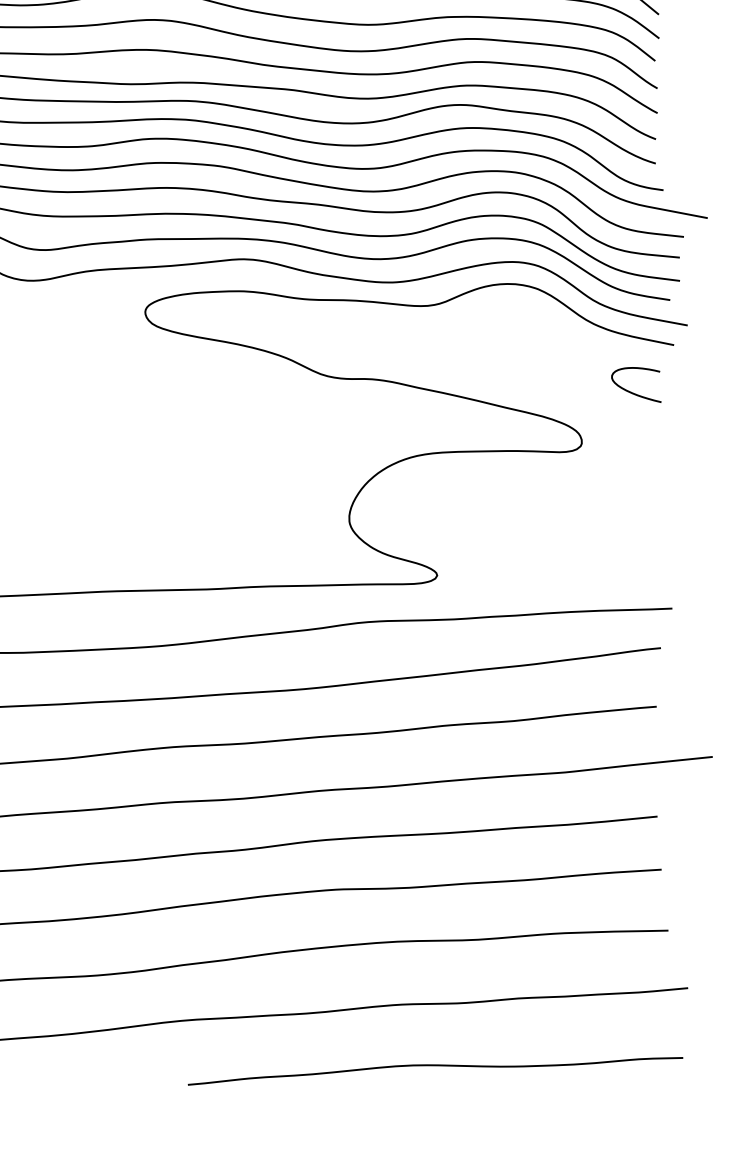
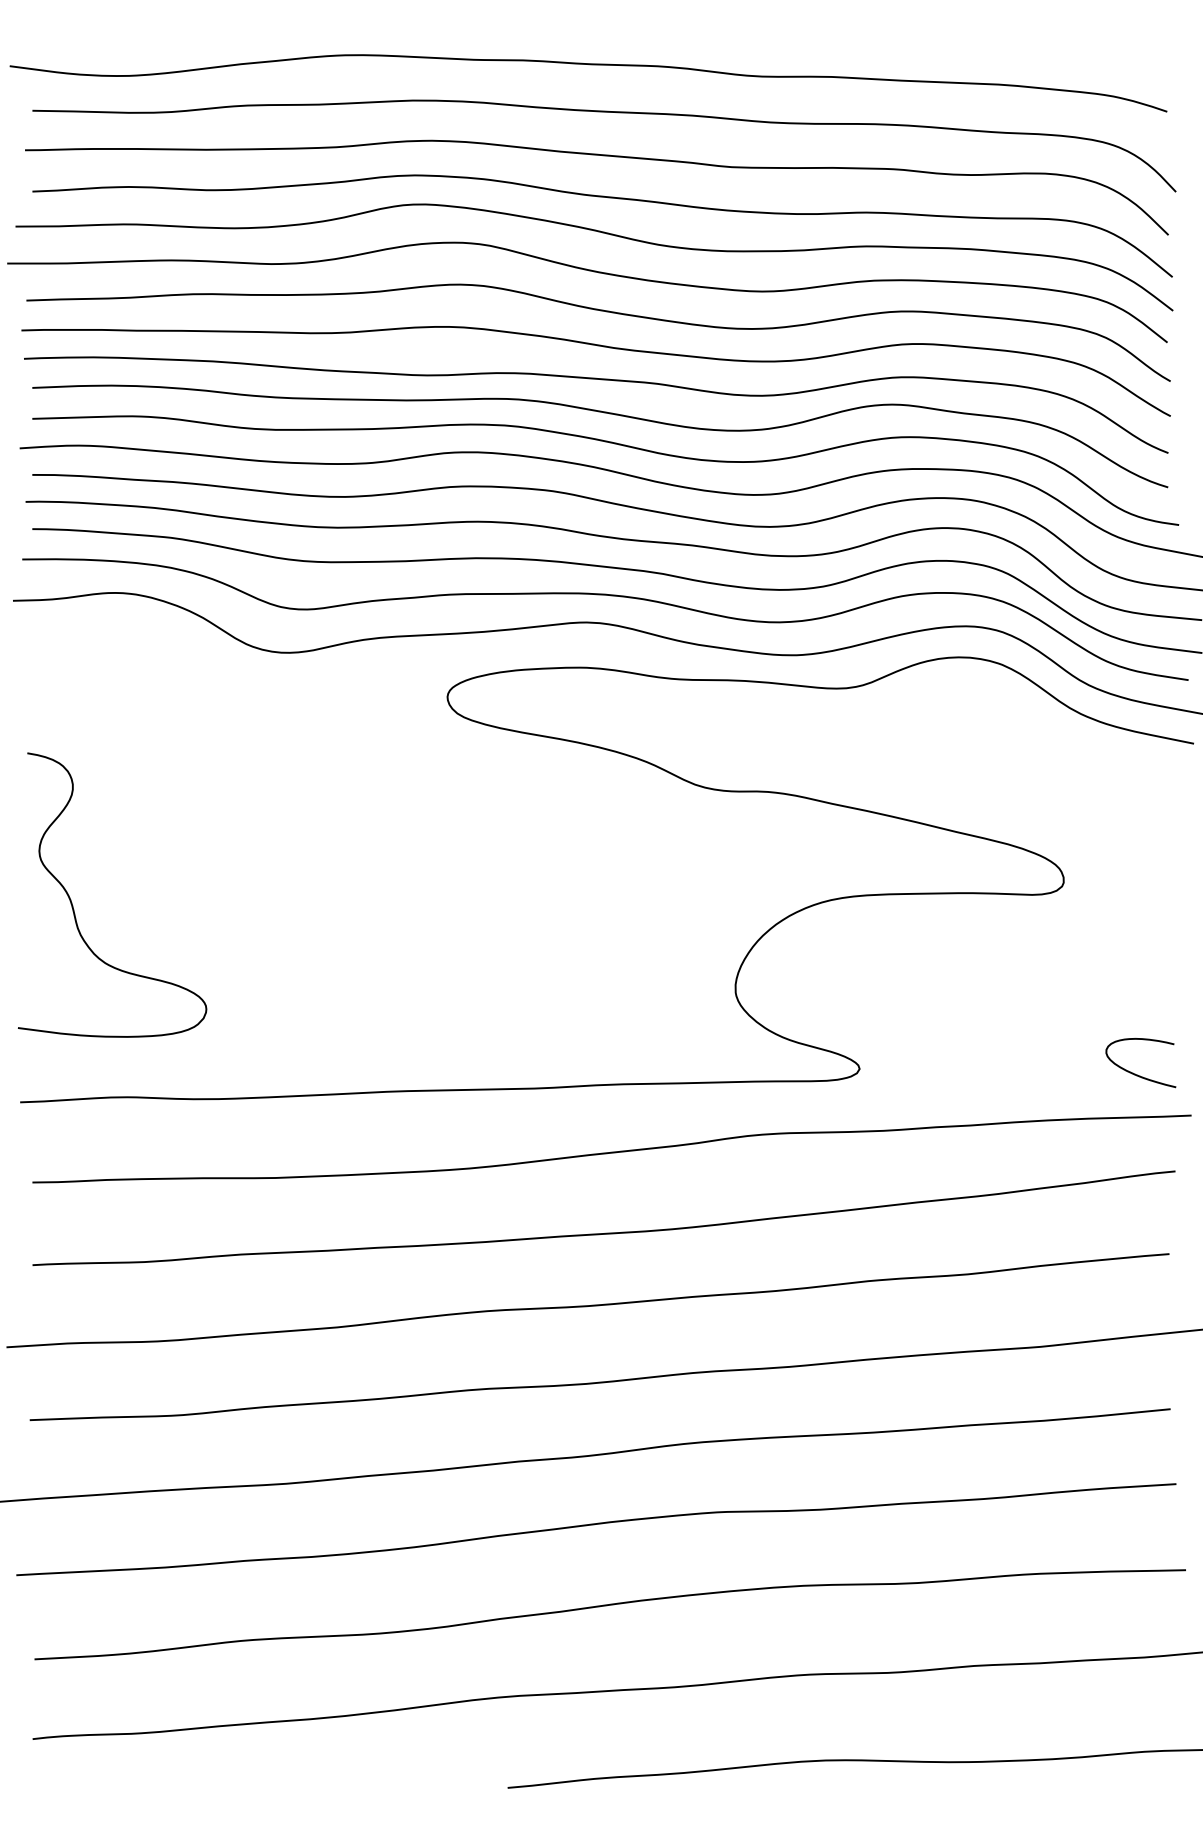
curve: (632, 392) -> (1135, 1073), moved

